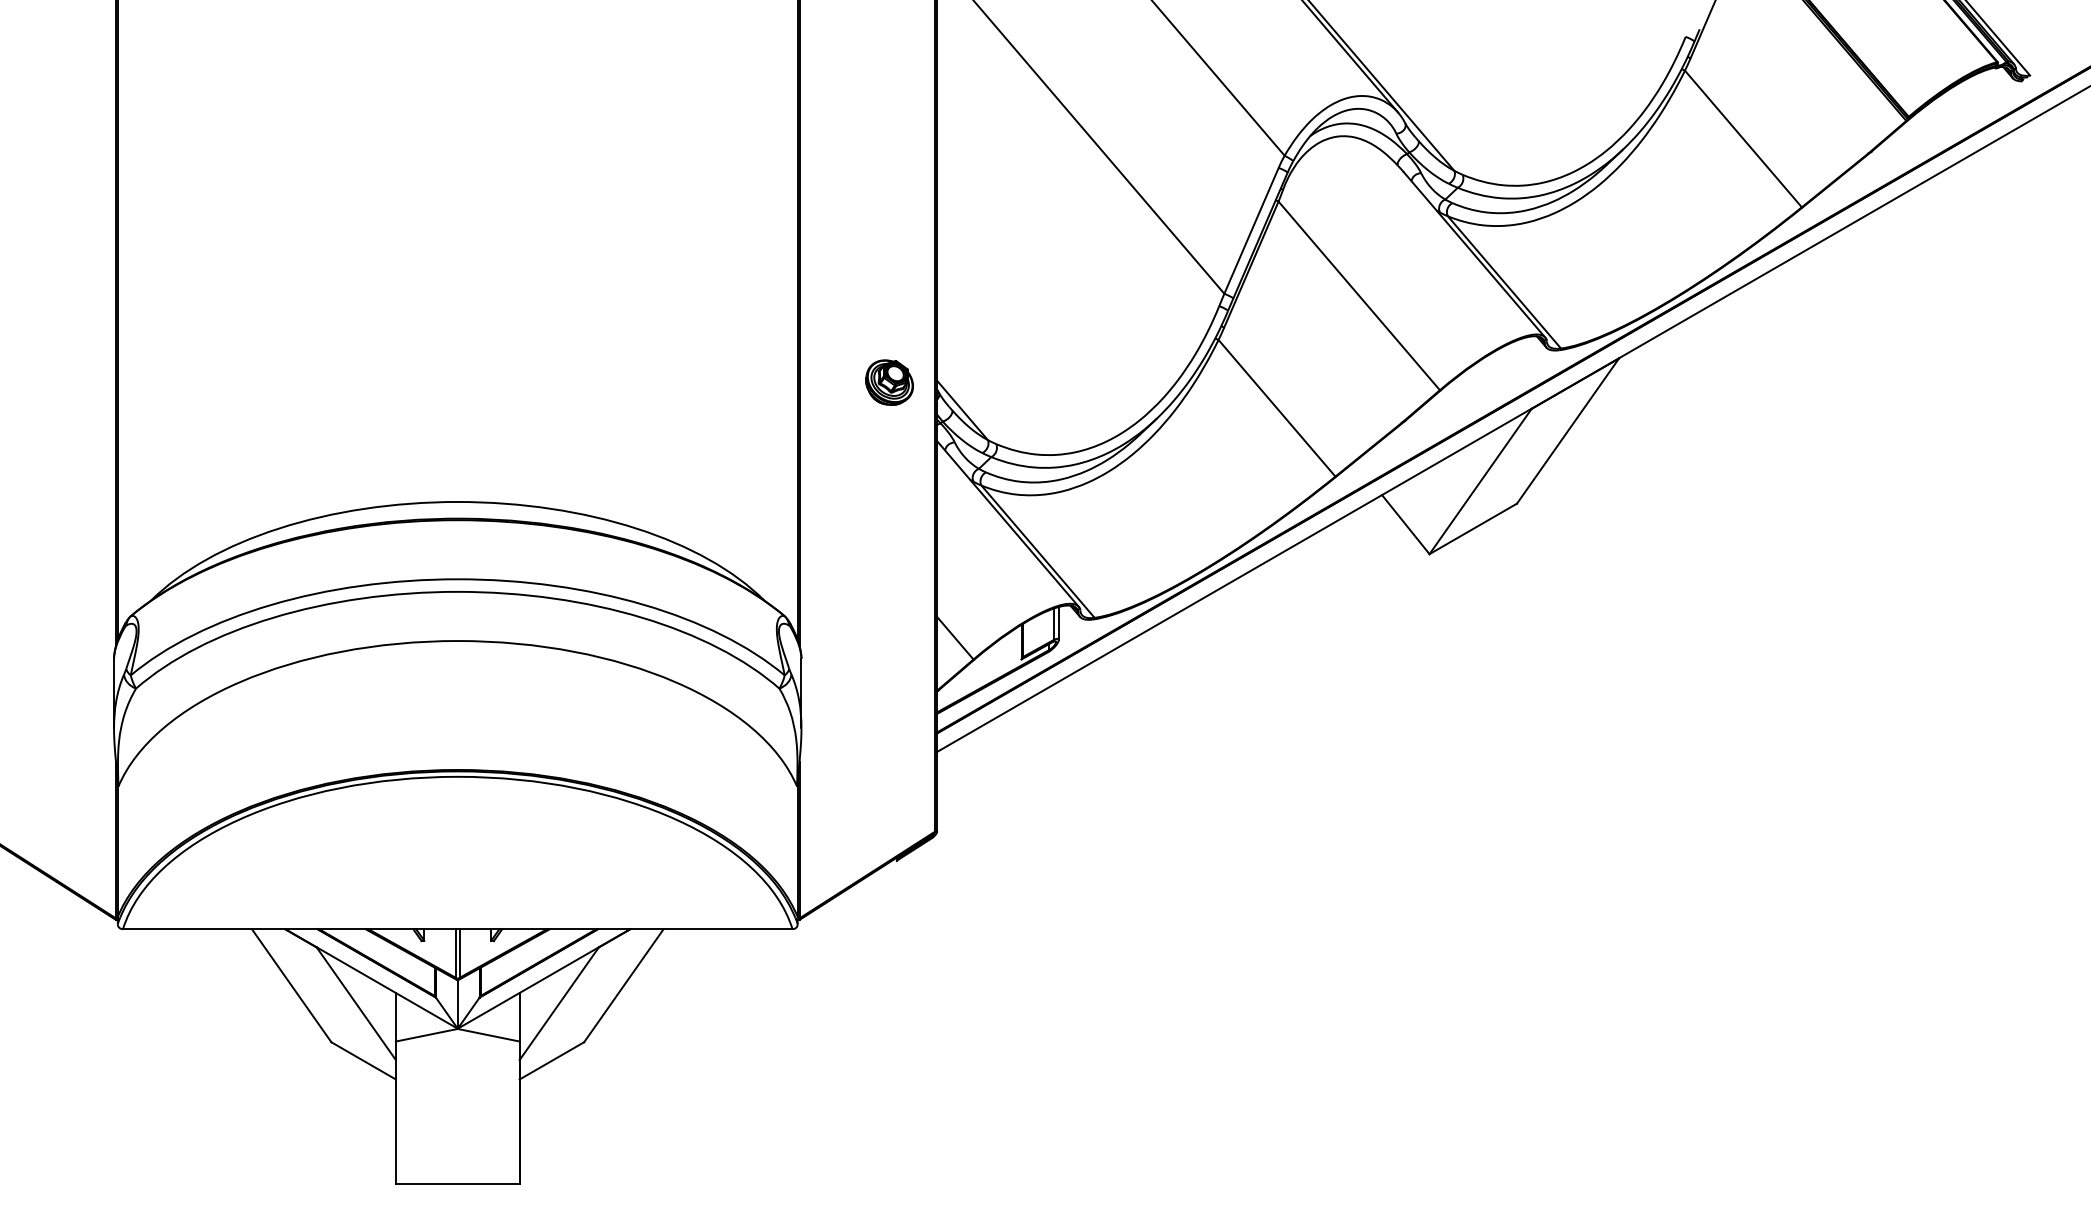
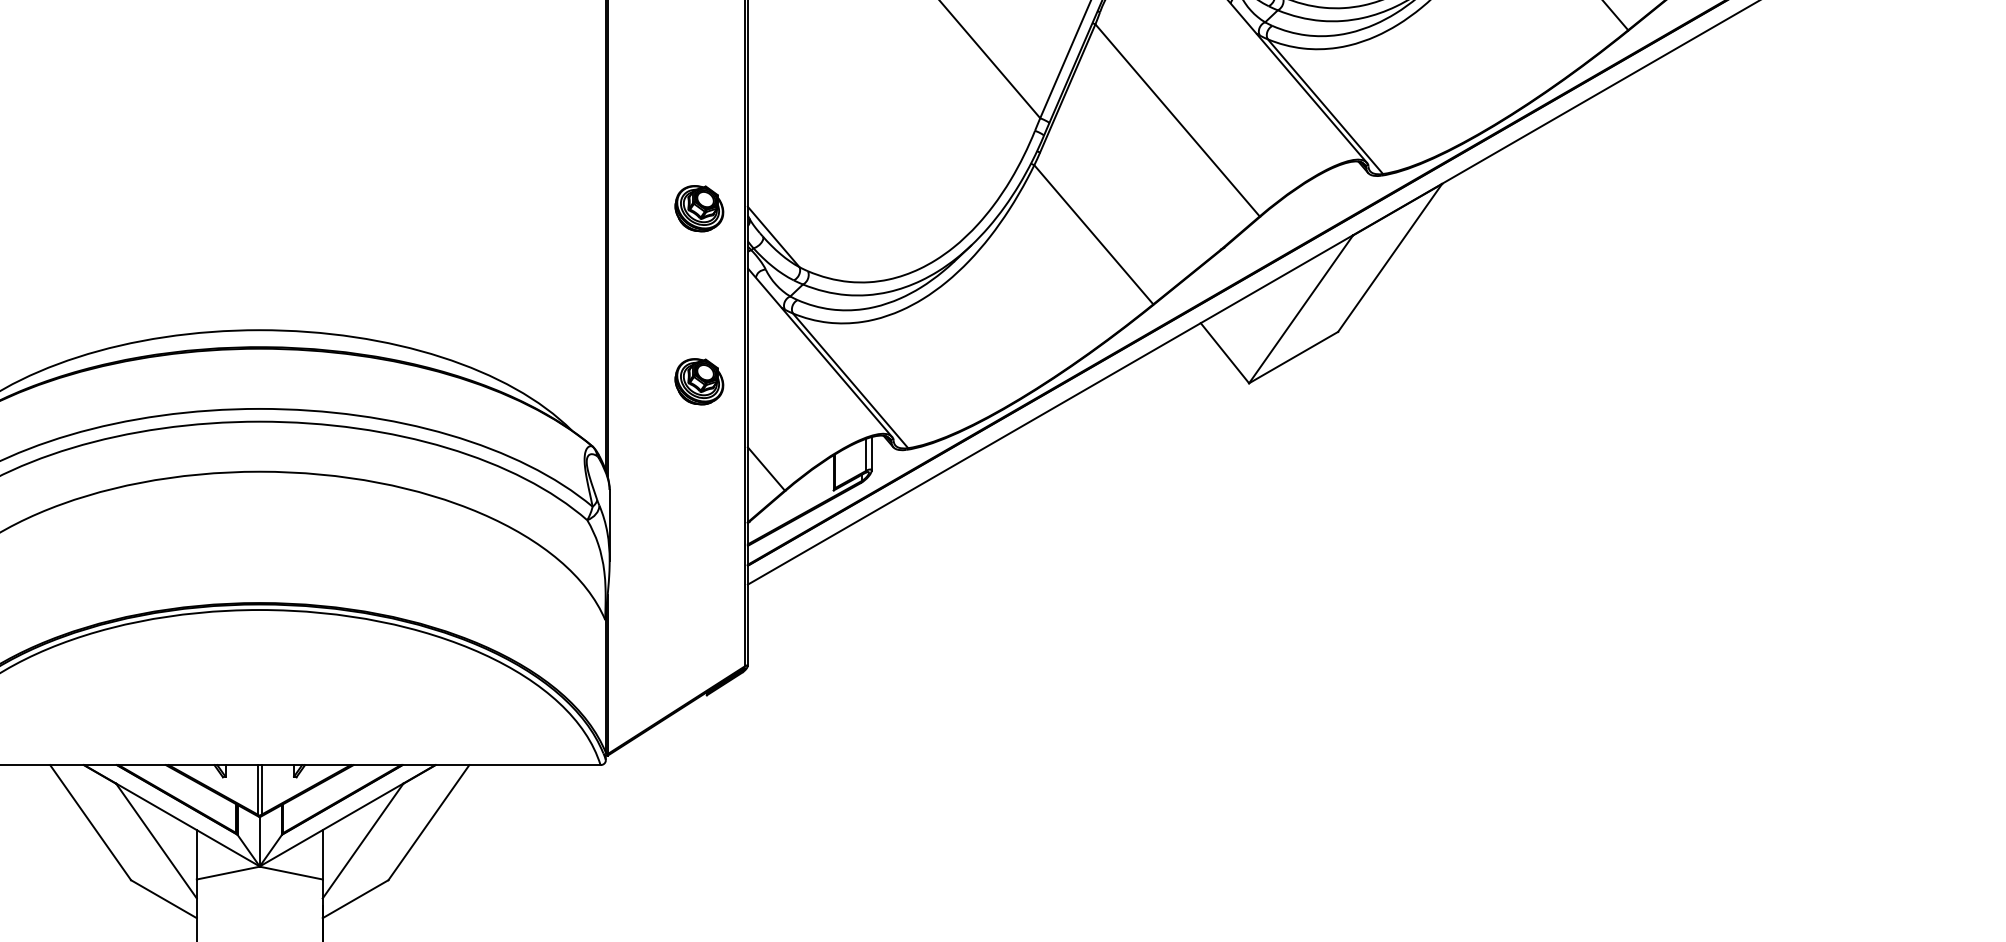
part: (889, 552) -> (699, 381), added

